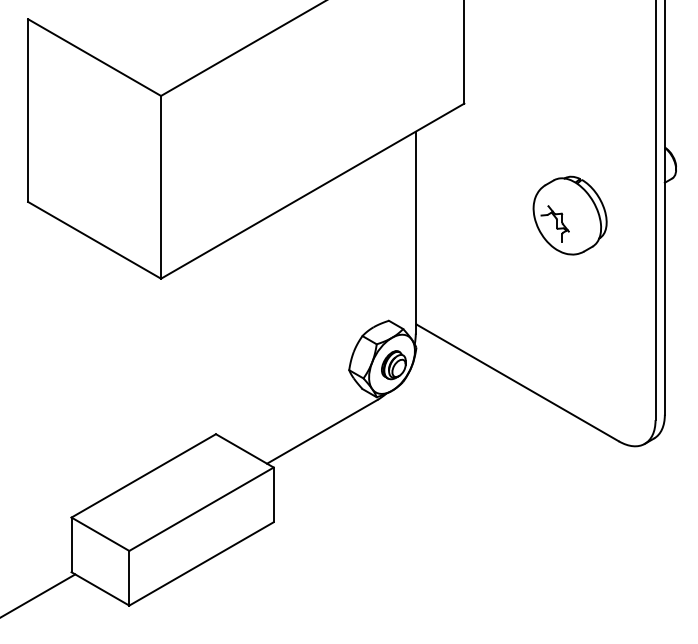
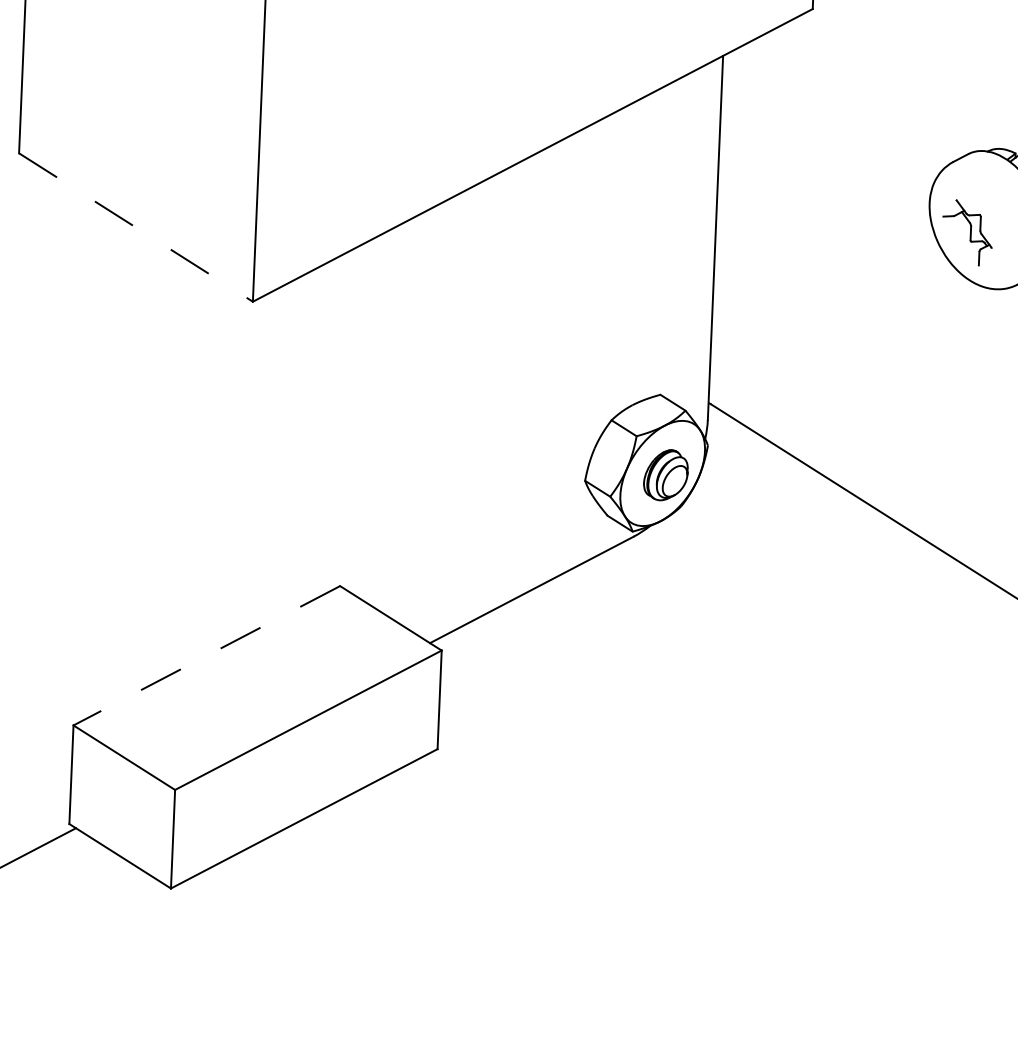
line: (94, 240) -> (135, 227), solid -> dashed
line: (143, 476) -> (206, 656), solid -> dashed

